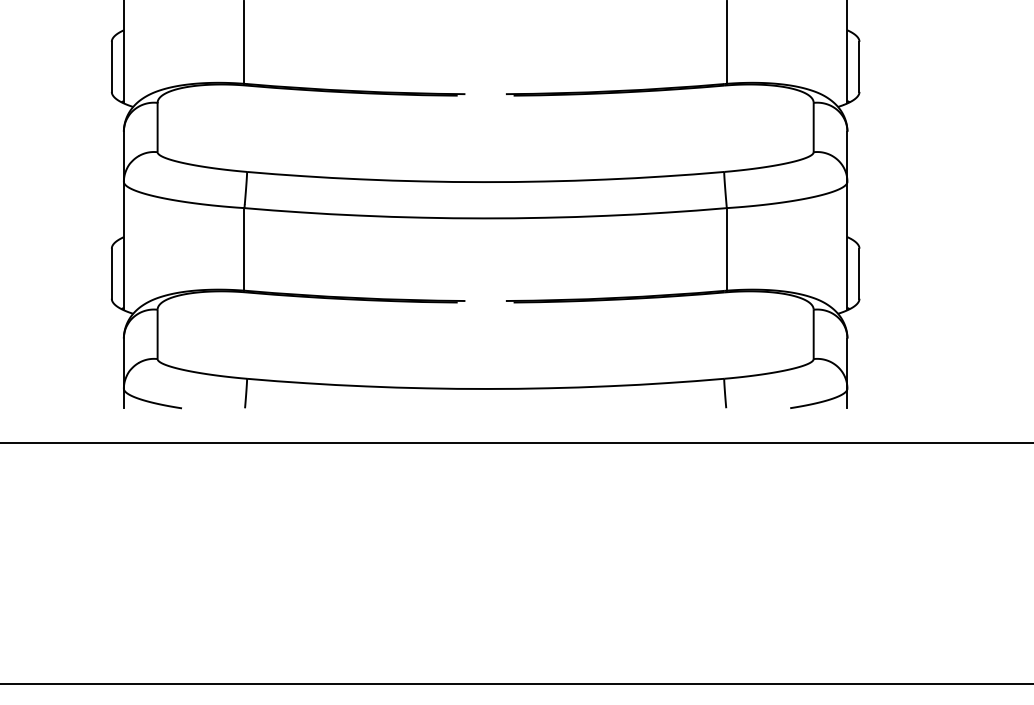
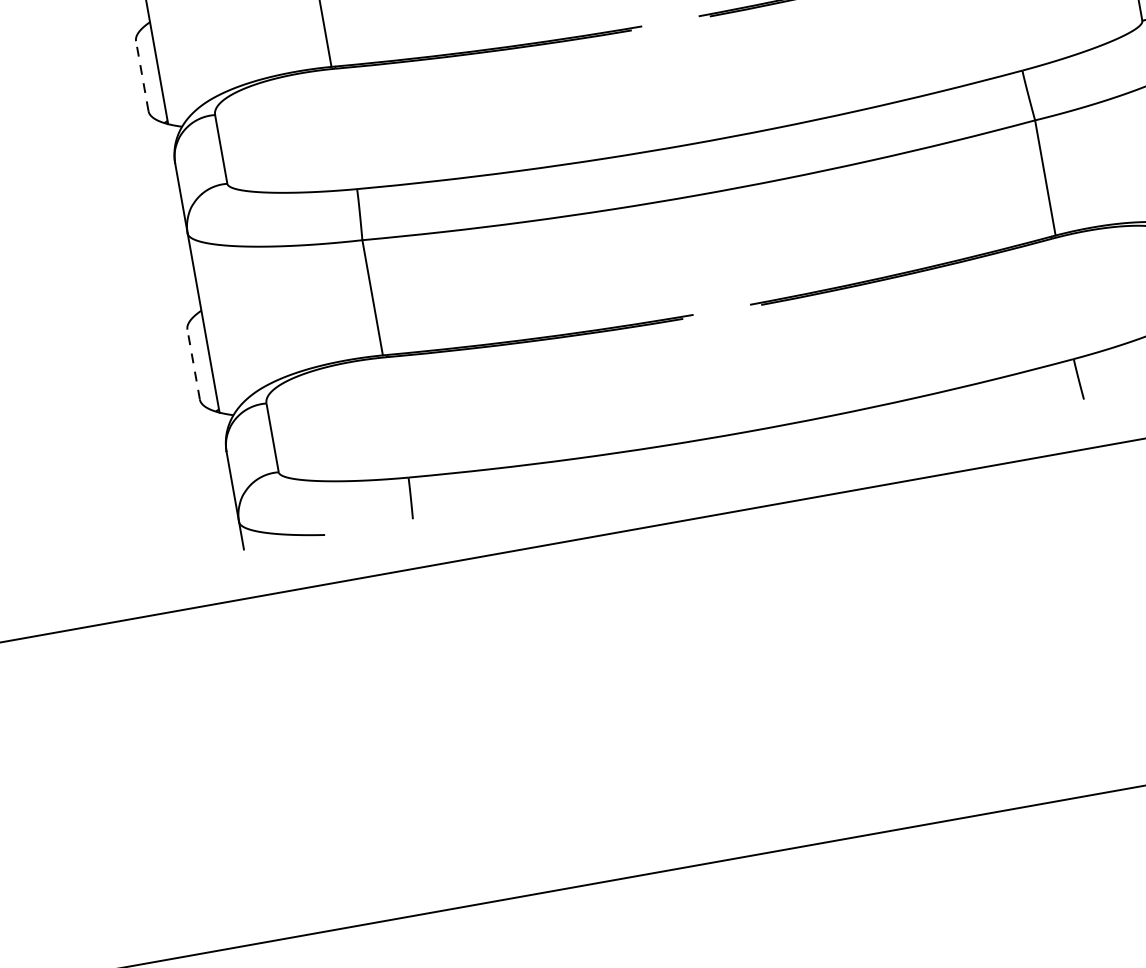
line: (111, 66) -> (141, 75), solid -> dashed
line: (111, 273) -> (193, 364), solid -> dashed

